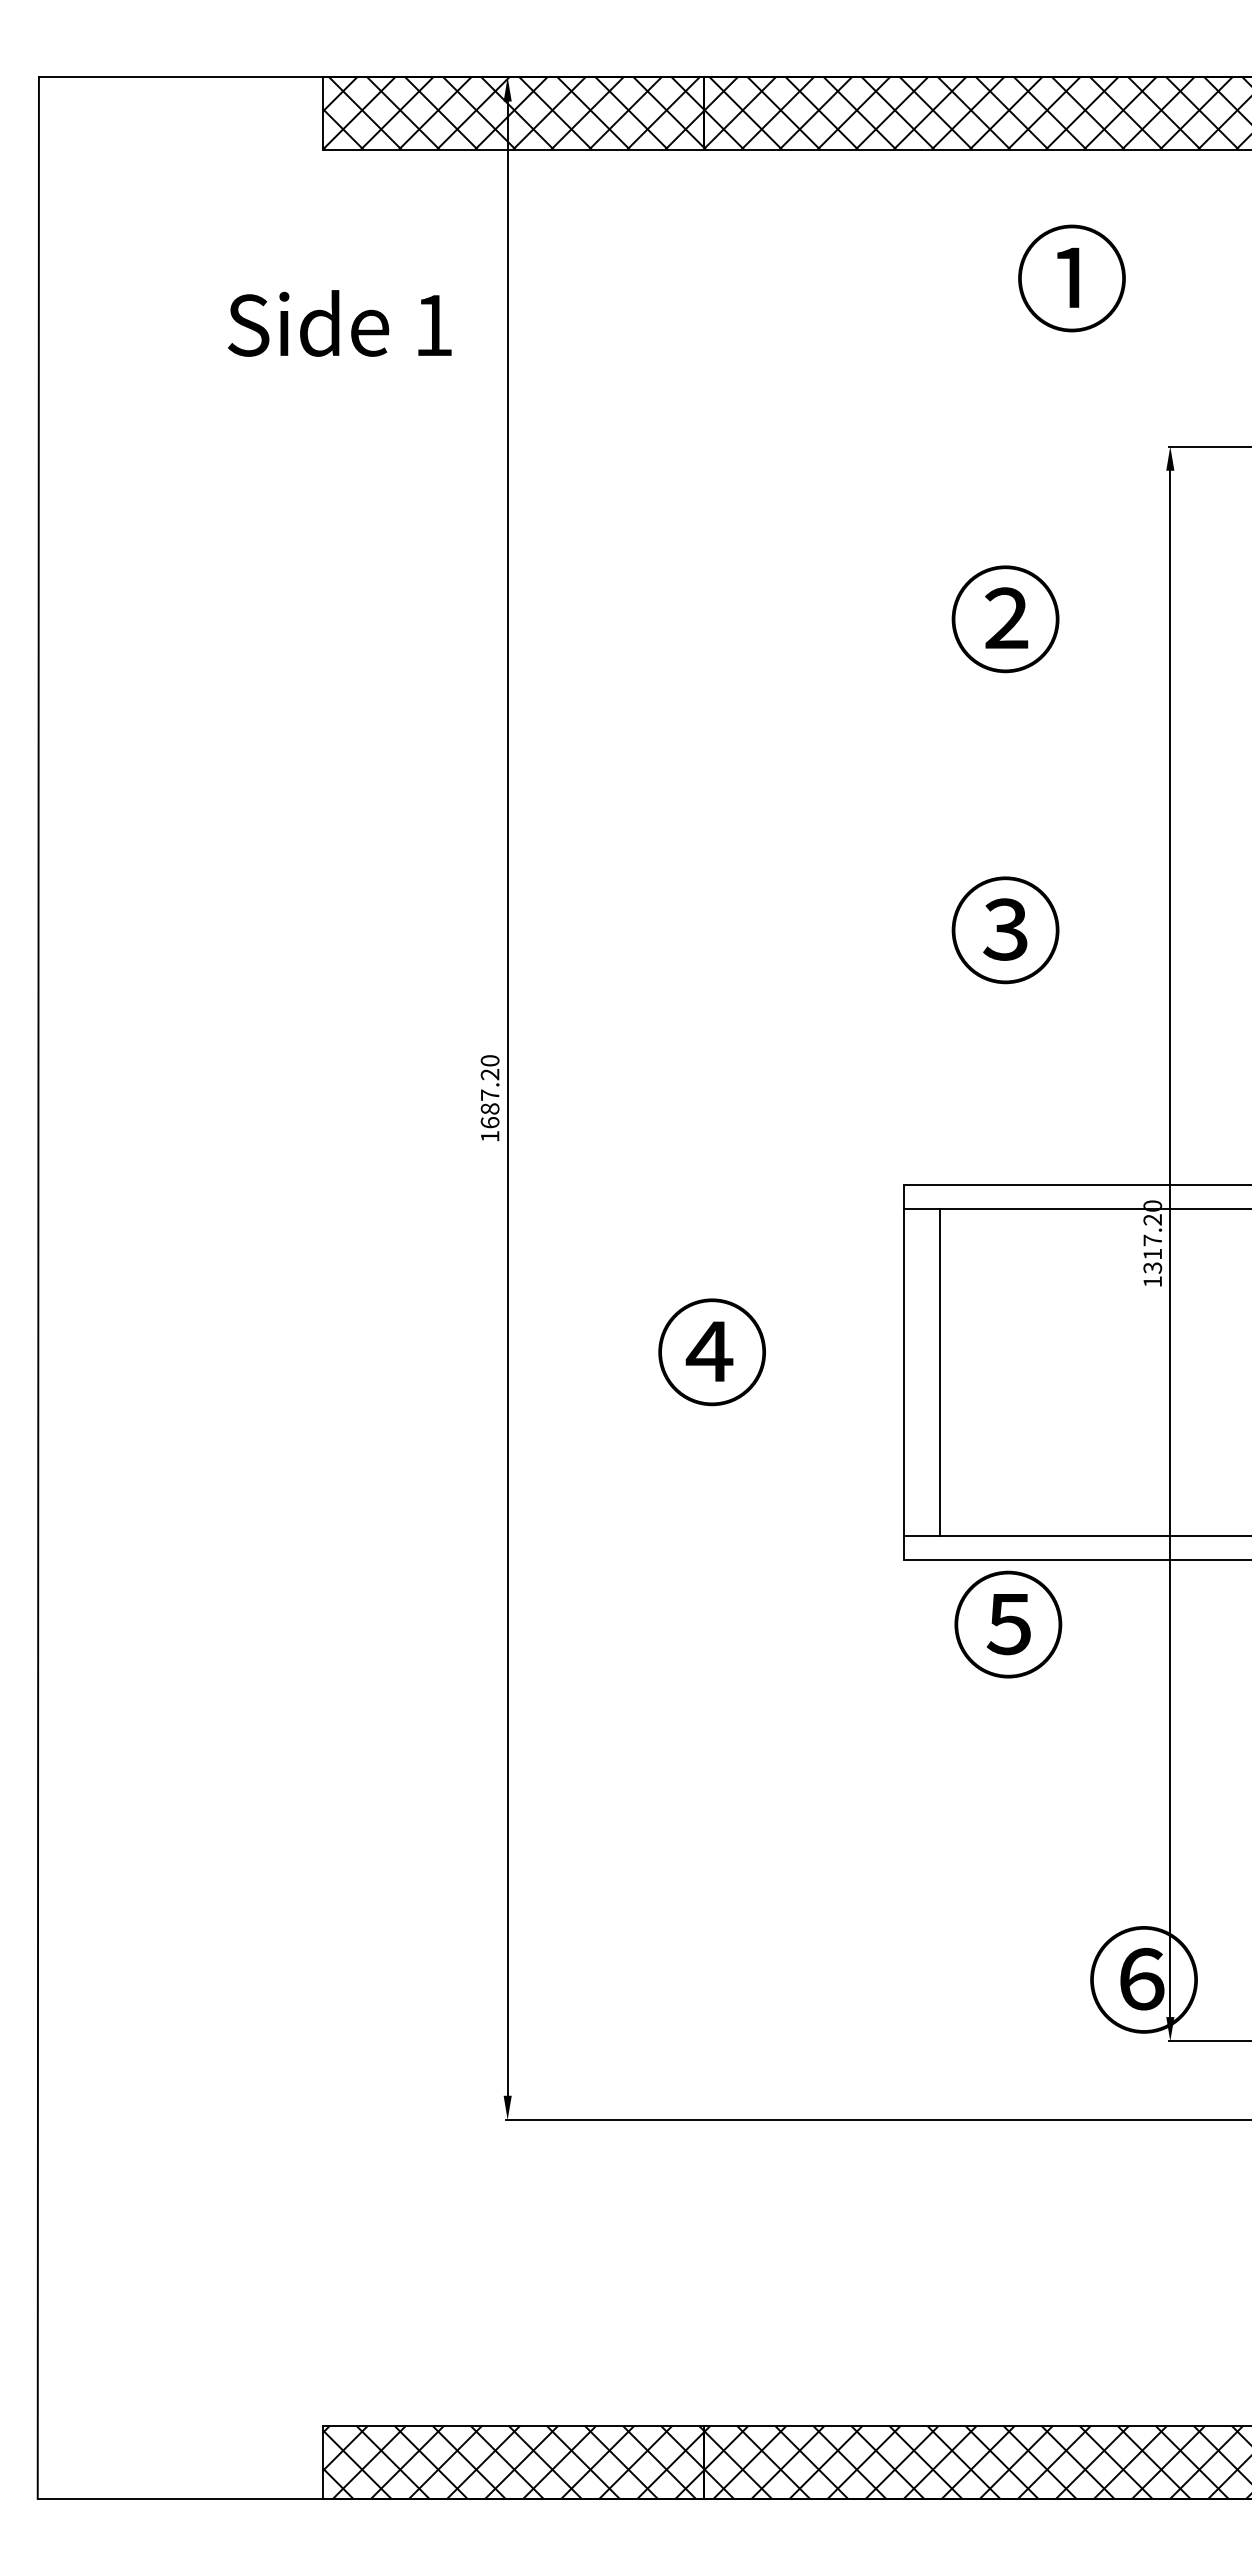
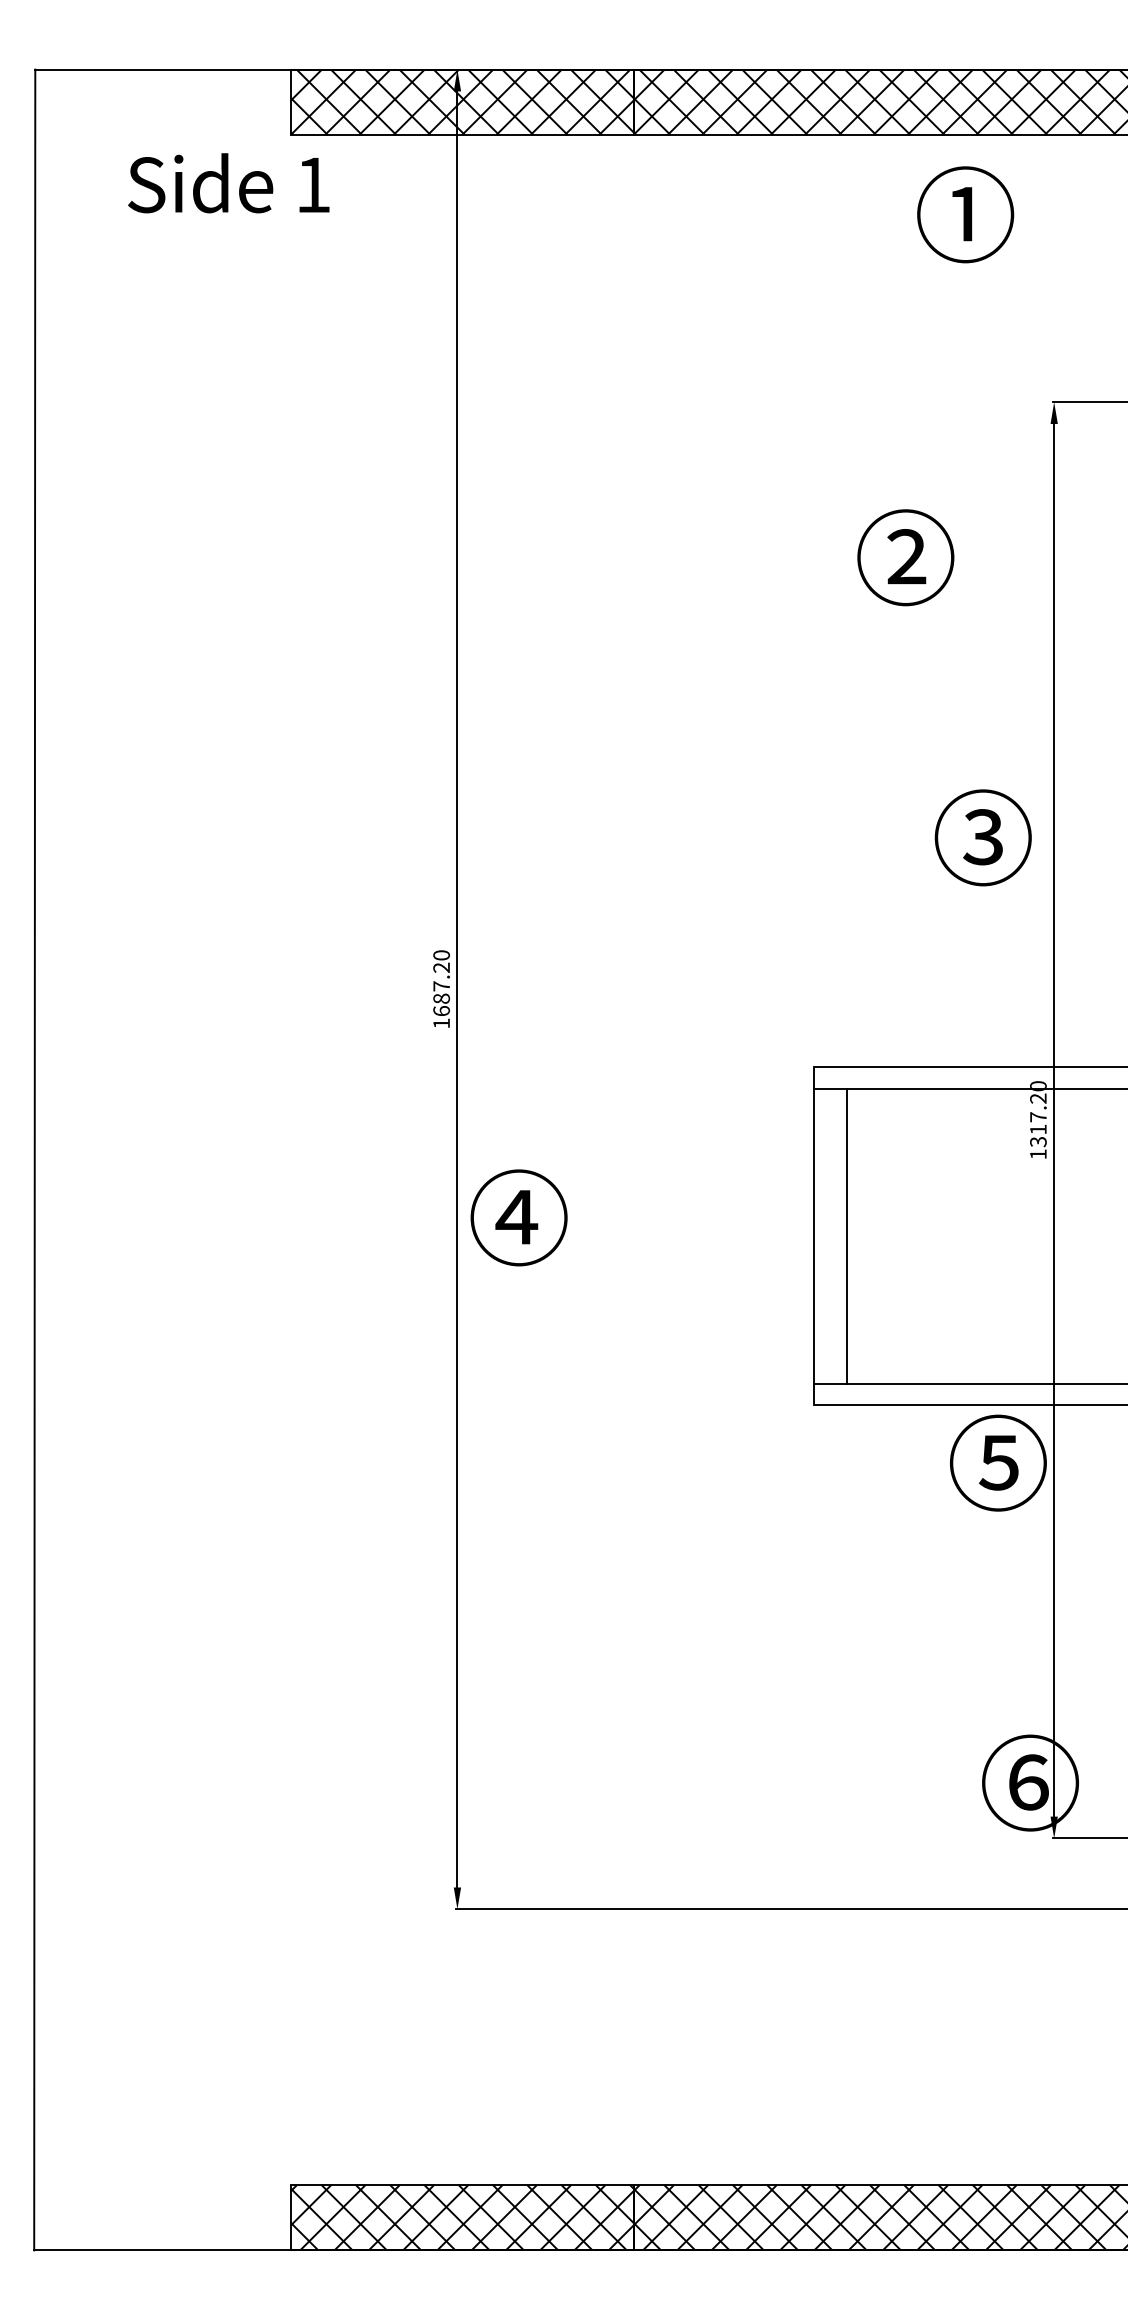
text: (1071, 278) -> (965, 214), moved
text: (339, 323) -> (228, 183), moved
text: (1005, 930) -> (983, 838), moved
text: (711, 1352) -> (518, 1218), moved
text: (1008, 1624) -> (998, 1463), moved

